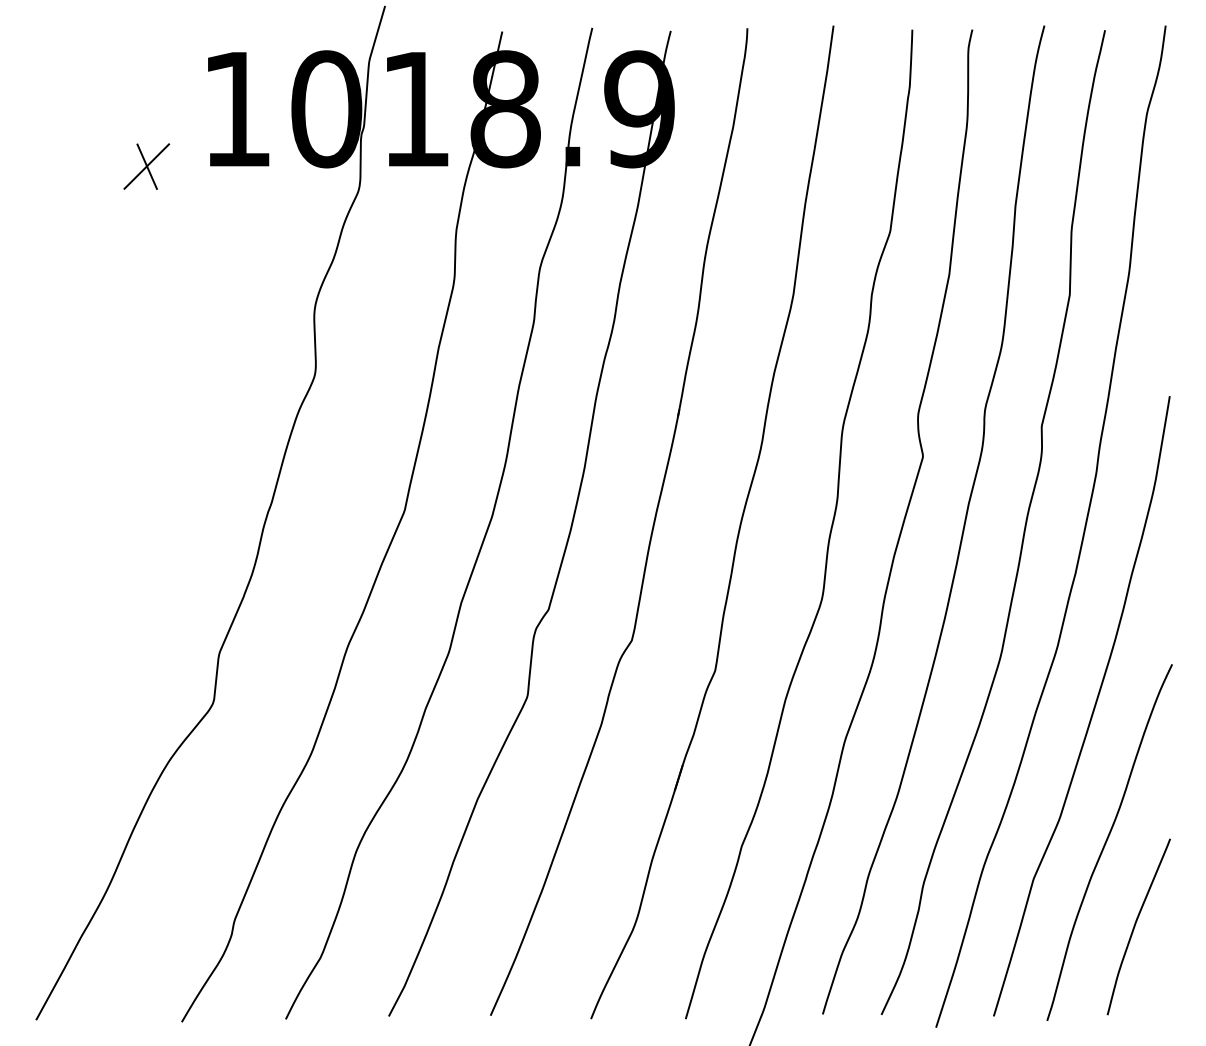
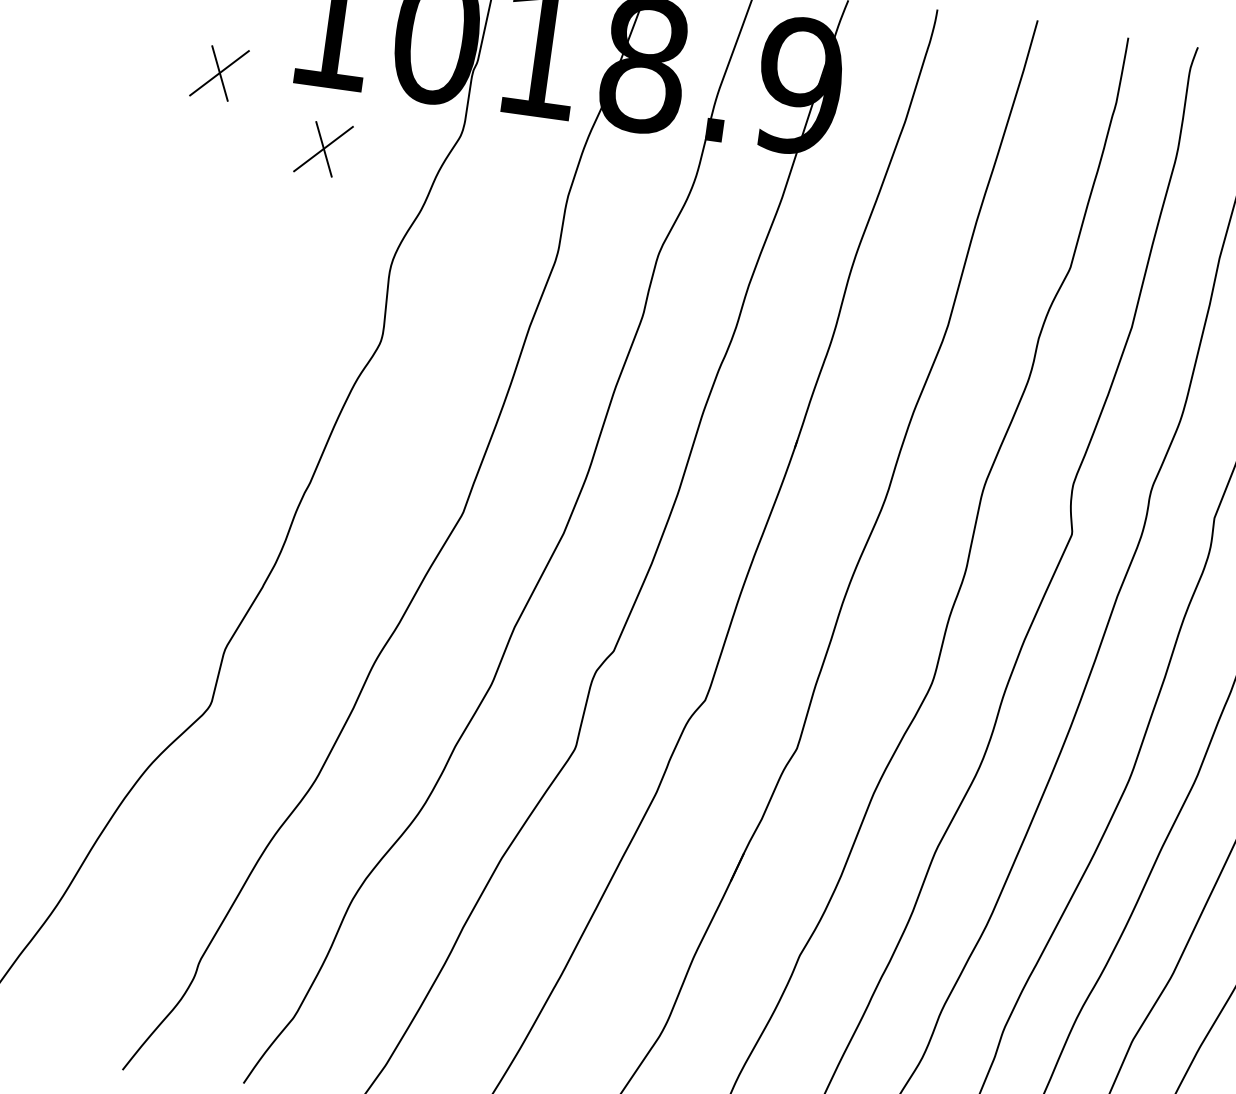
part: (243, 218) -> (323, 148), added

